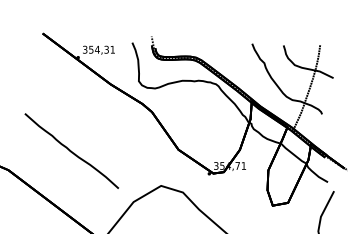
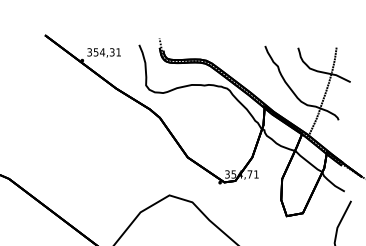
curve: (71, 150) -> (75, 158), removed

